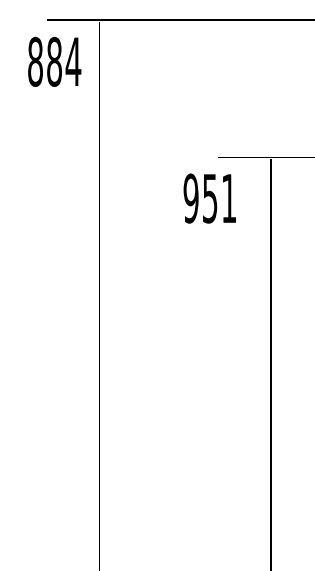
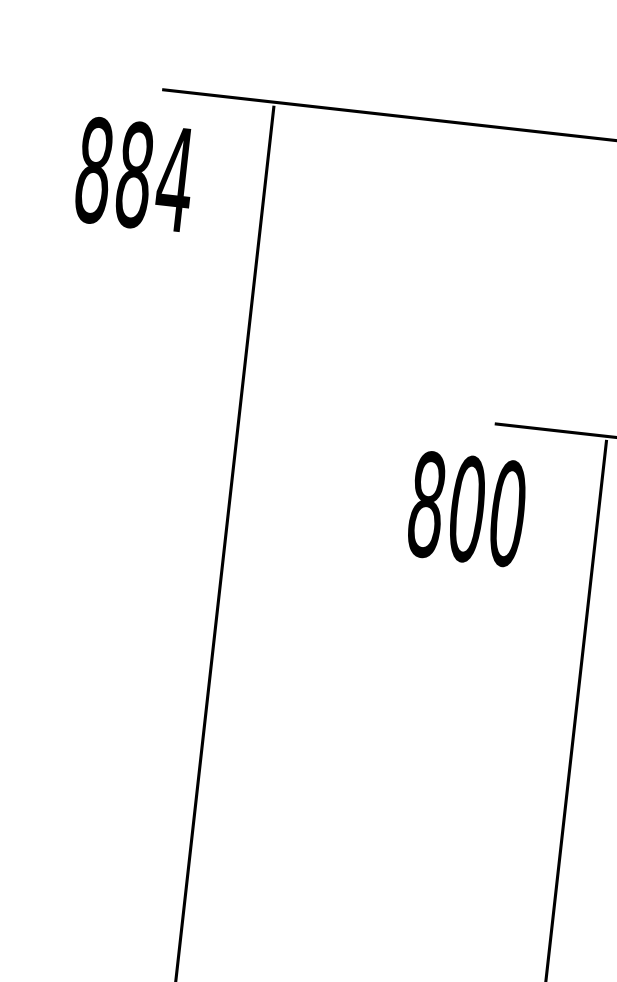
text: (54, 61) -> (134, 174), moved
text: (209, 198) -> (465, 508), 951 -> 800

